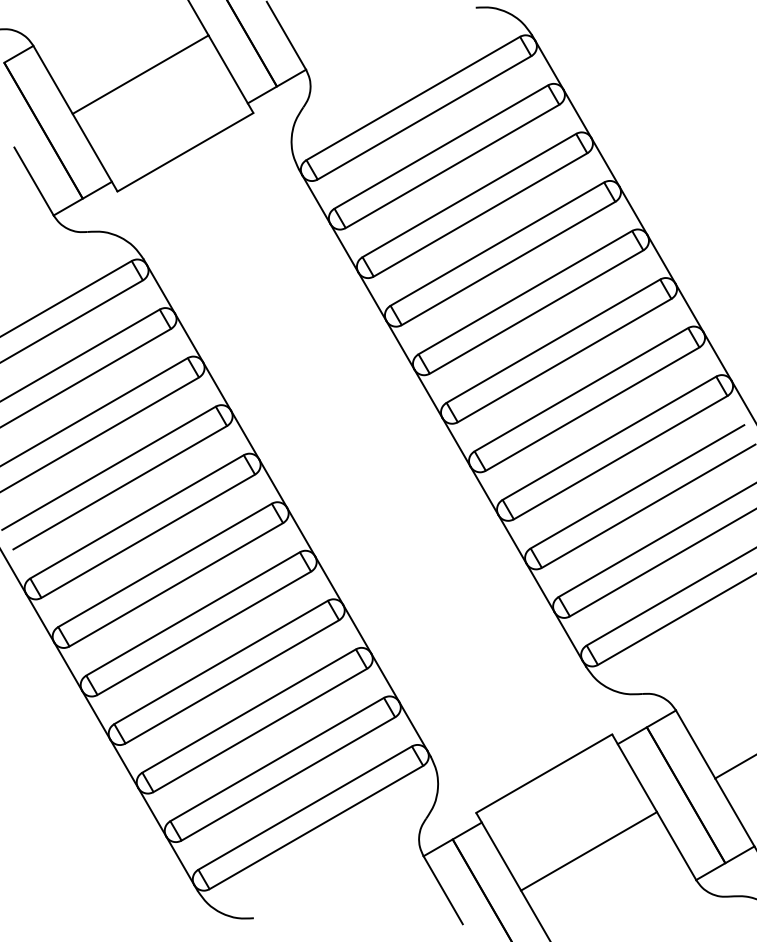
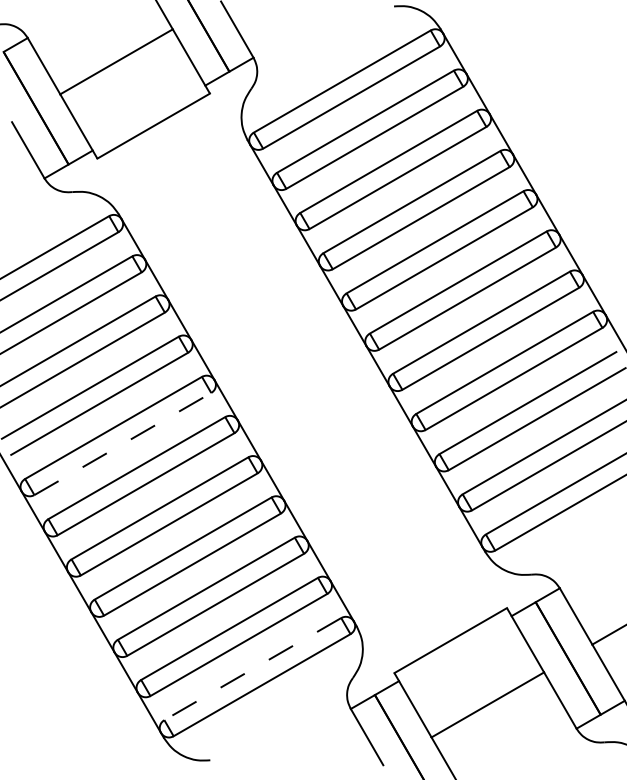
line: (148, 536) -> (123, 444), solid -> dashed
line: (304, 808) -> (252, 669), solid -> dashed

